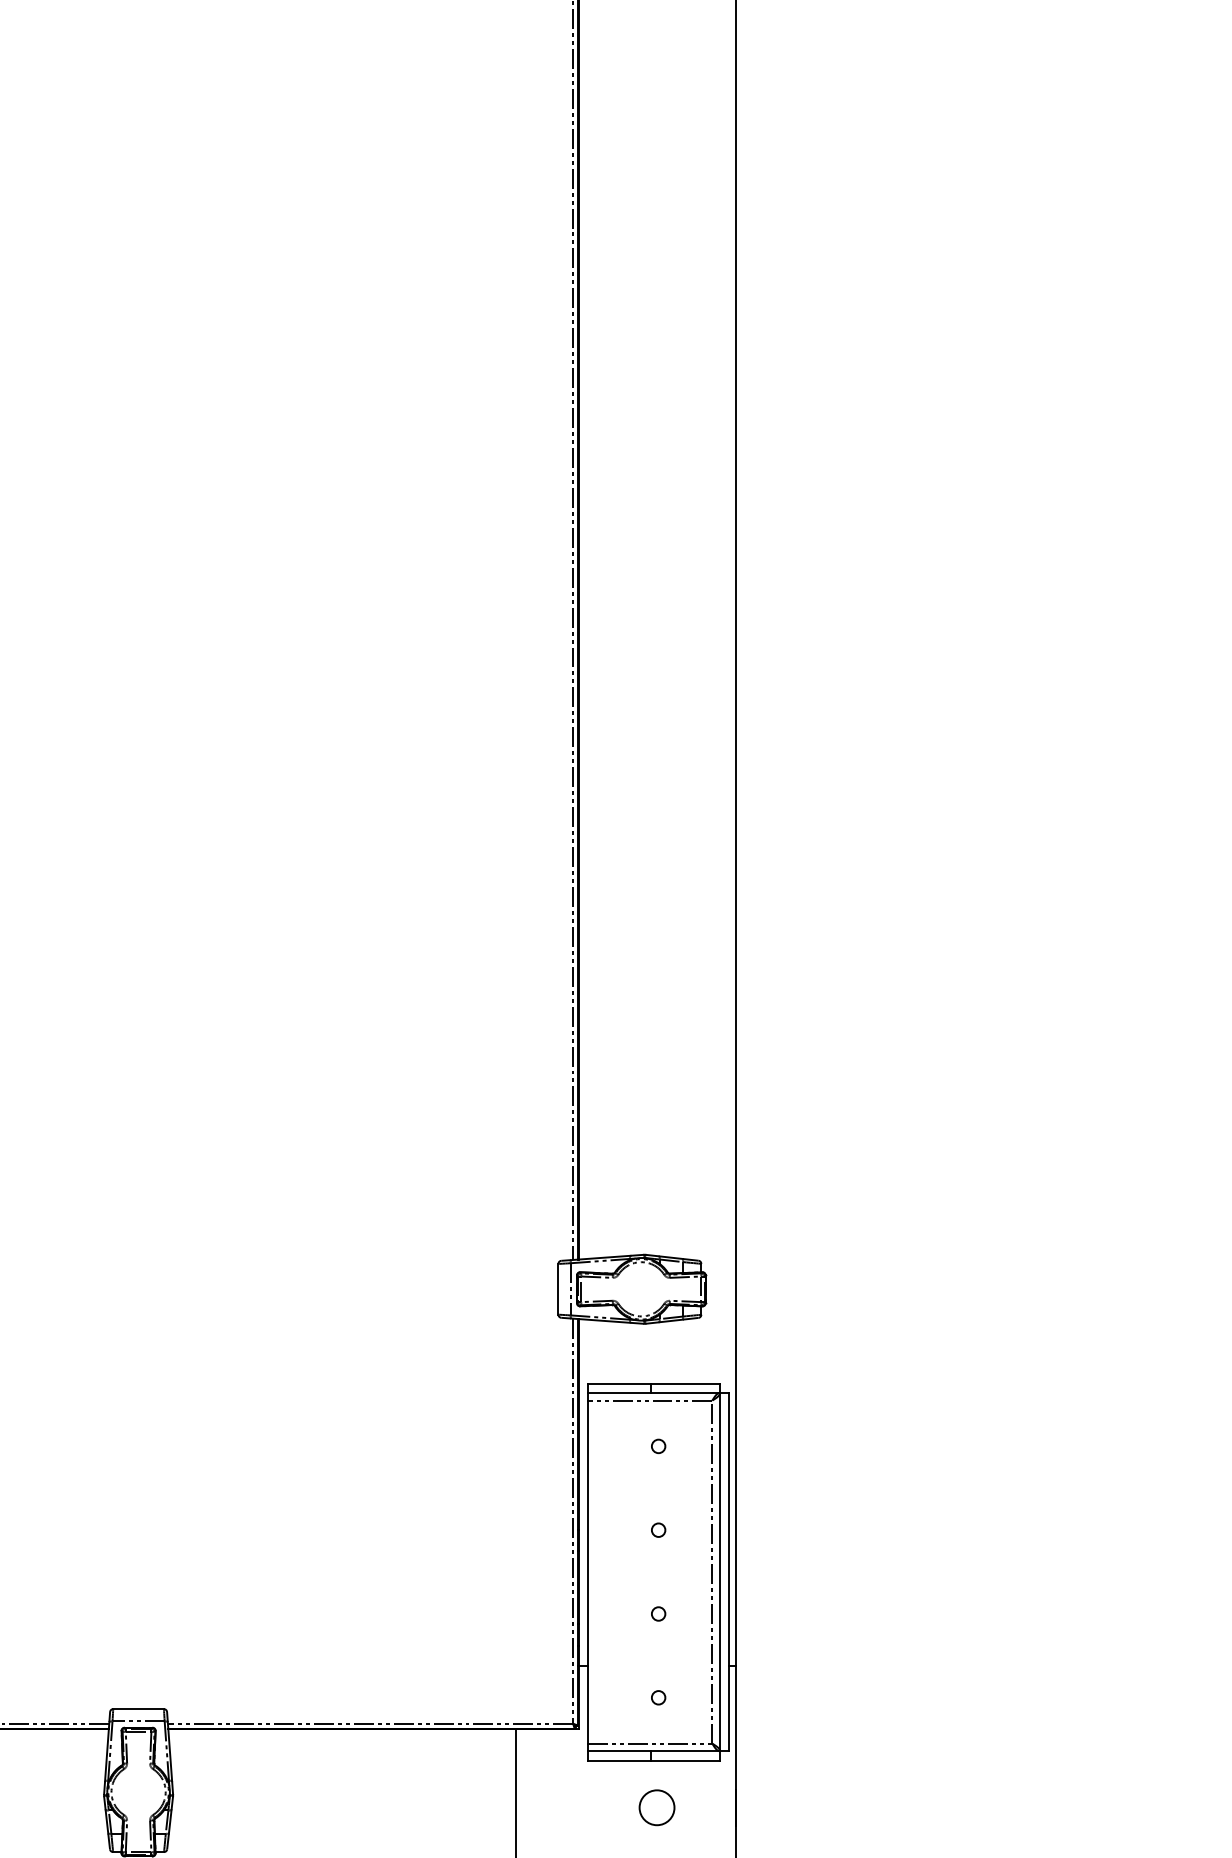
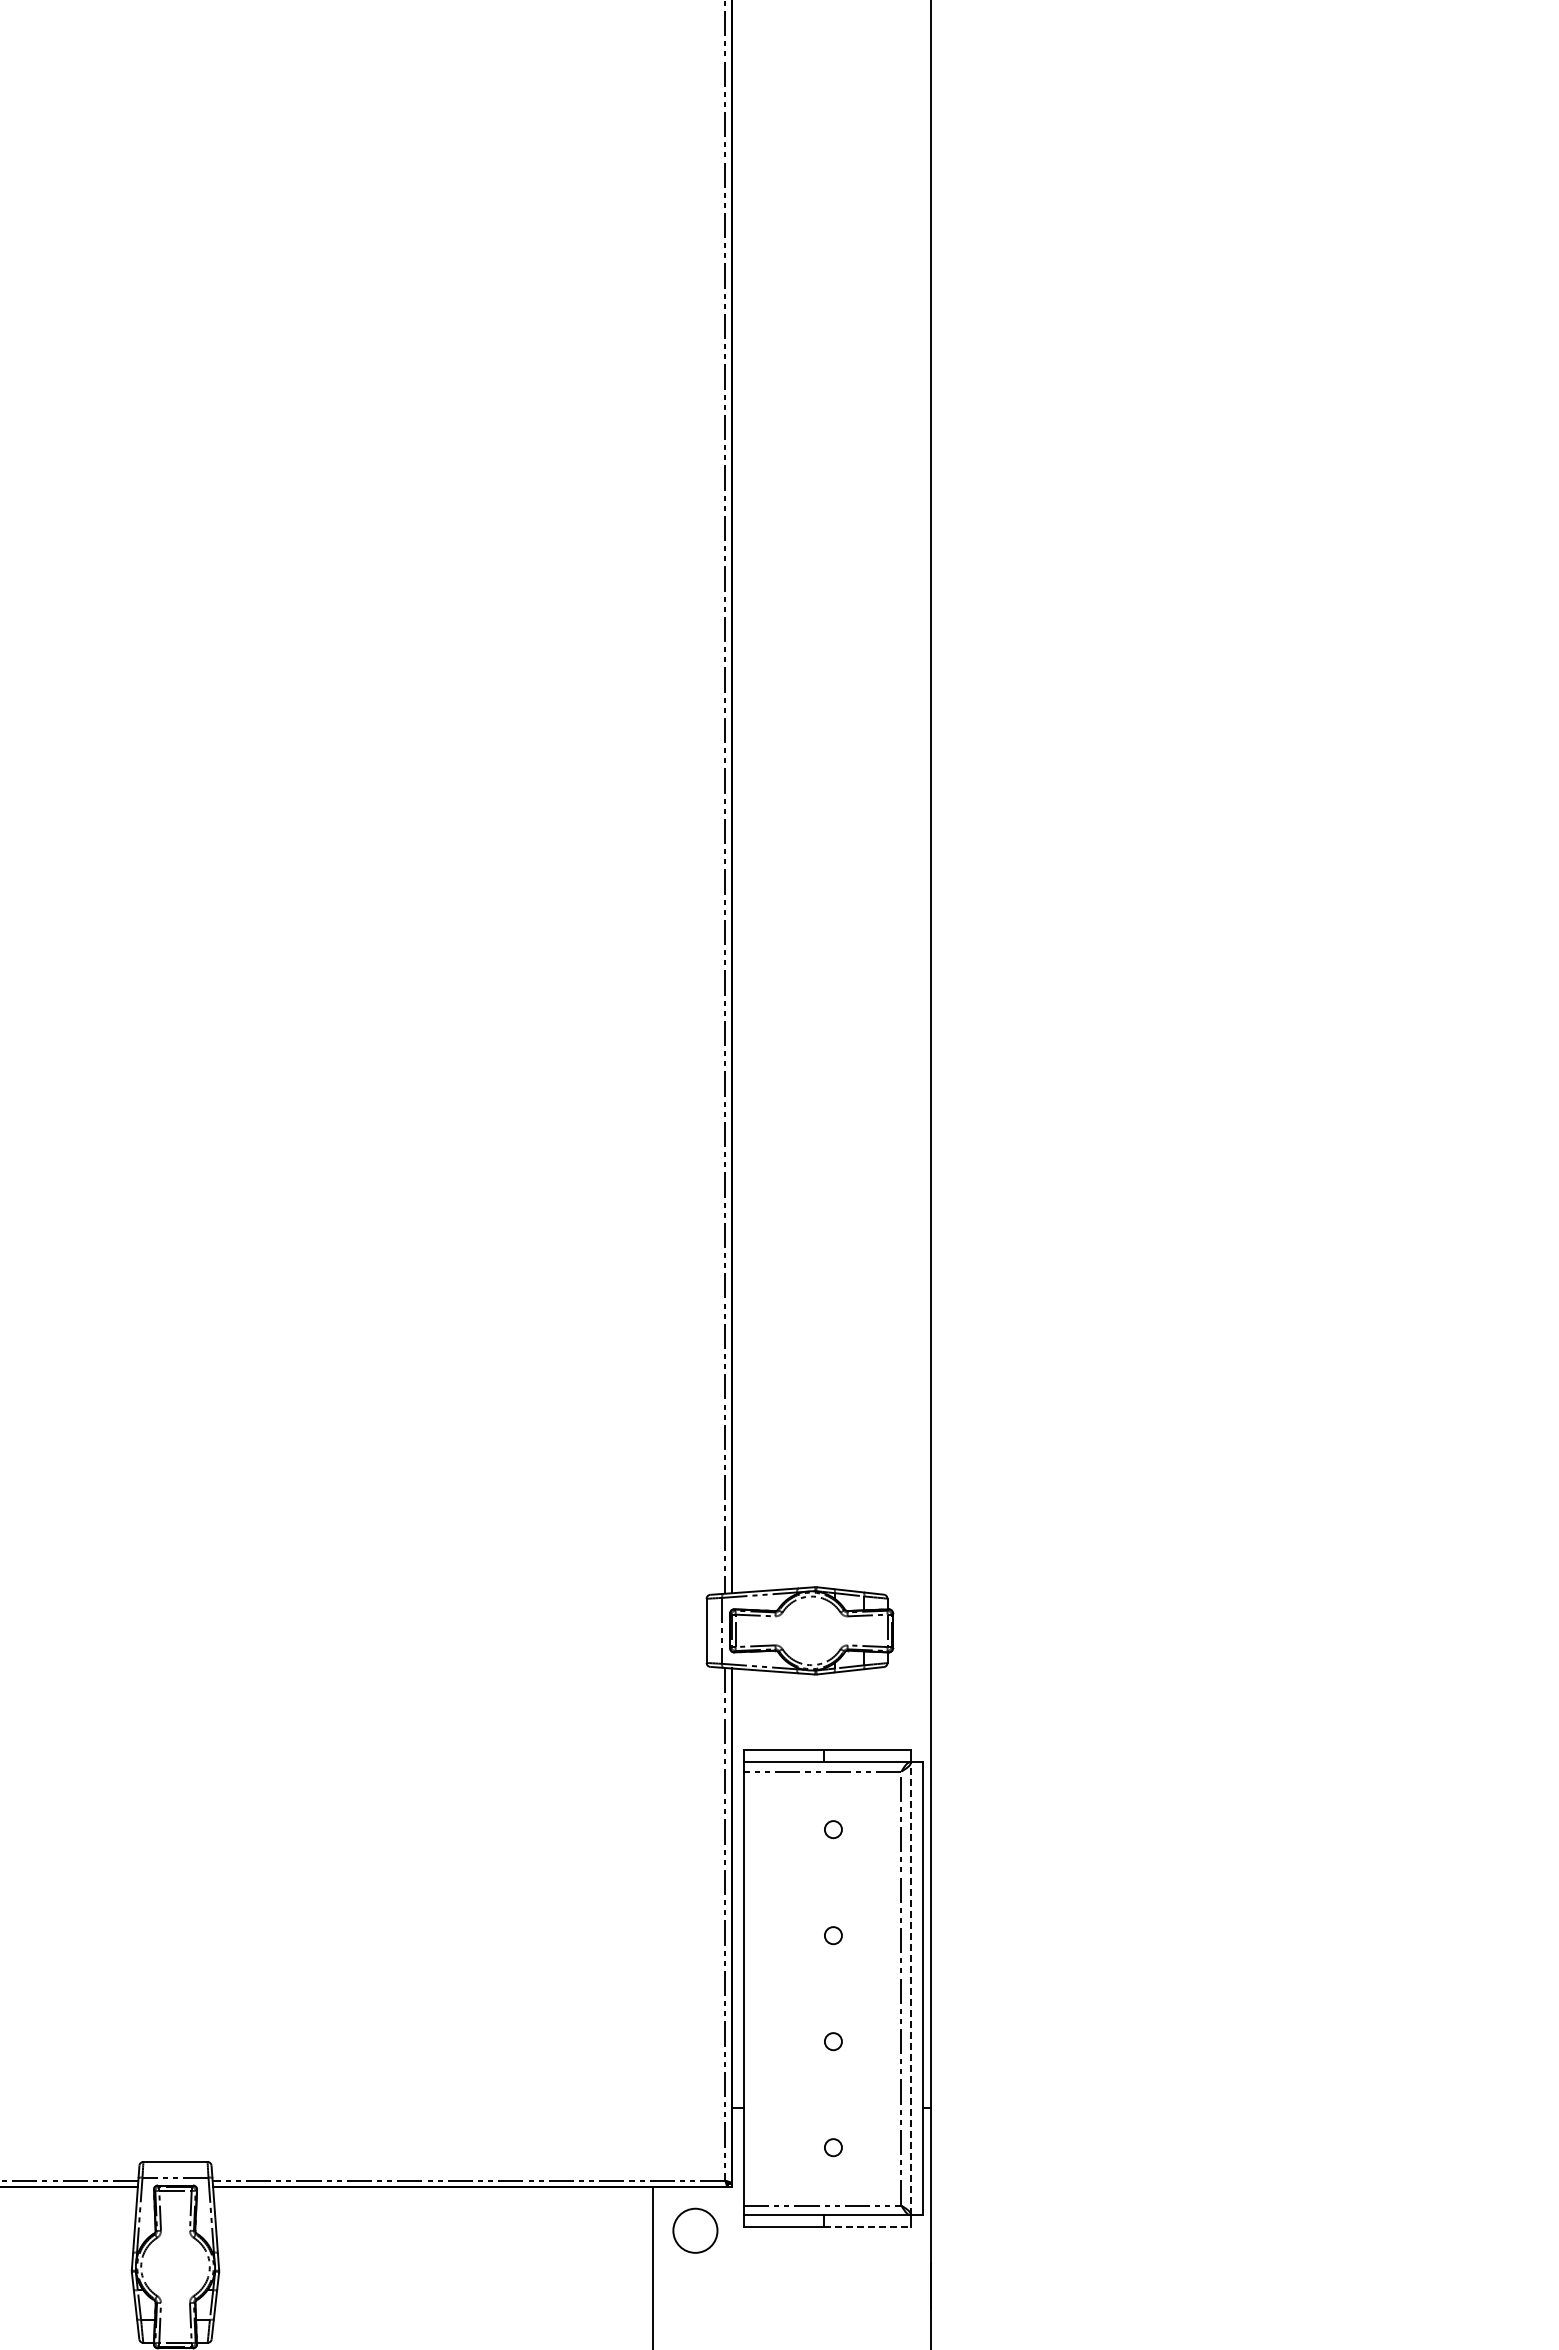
line: (719, 1571) -> (910, 1988), solid -> dashed
line: (685, 1760) -> (867, 2227), solid -> dashed
circle: (657, 1807) -> (695, 2230), moved

